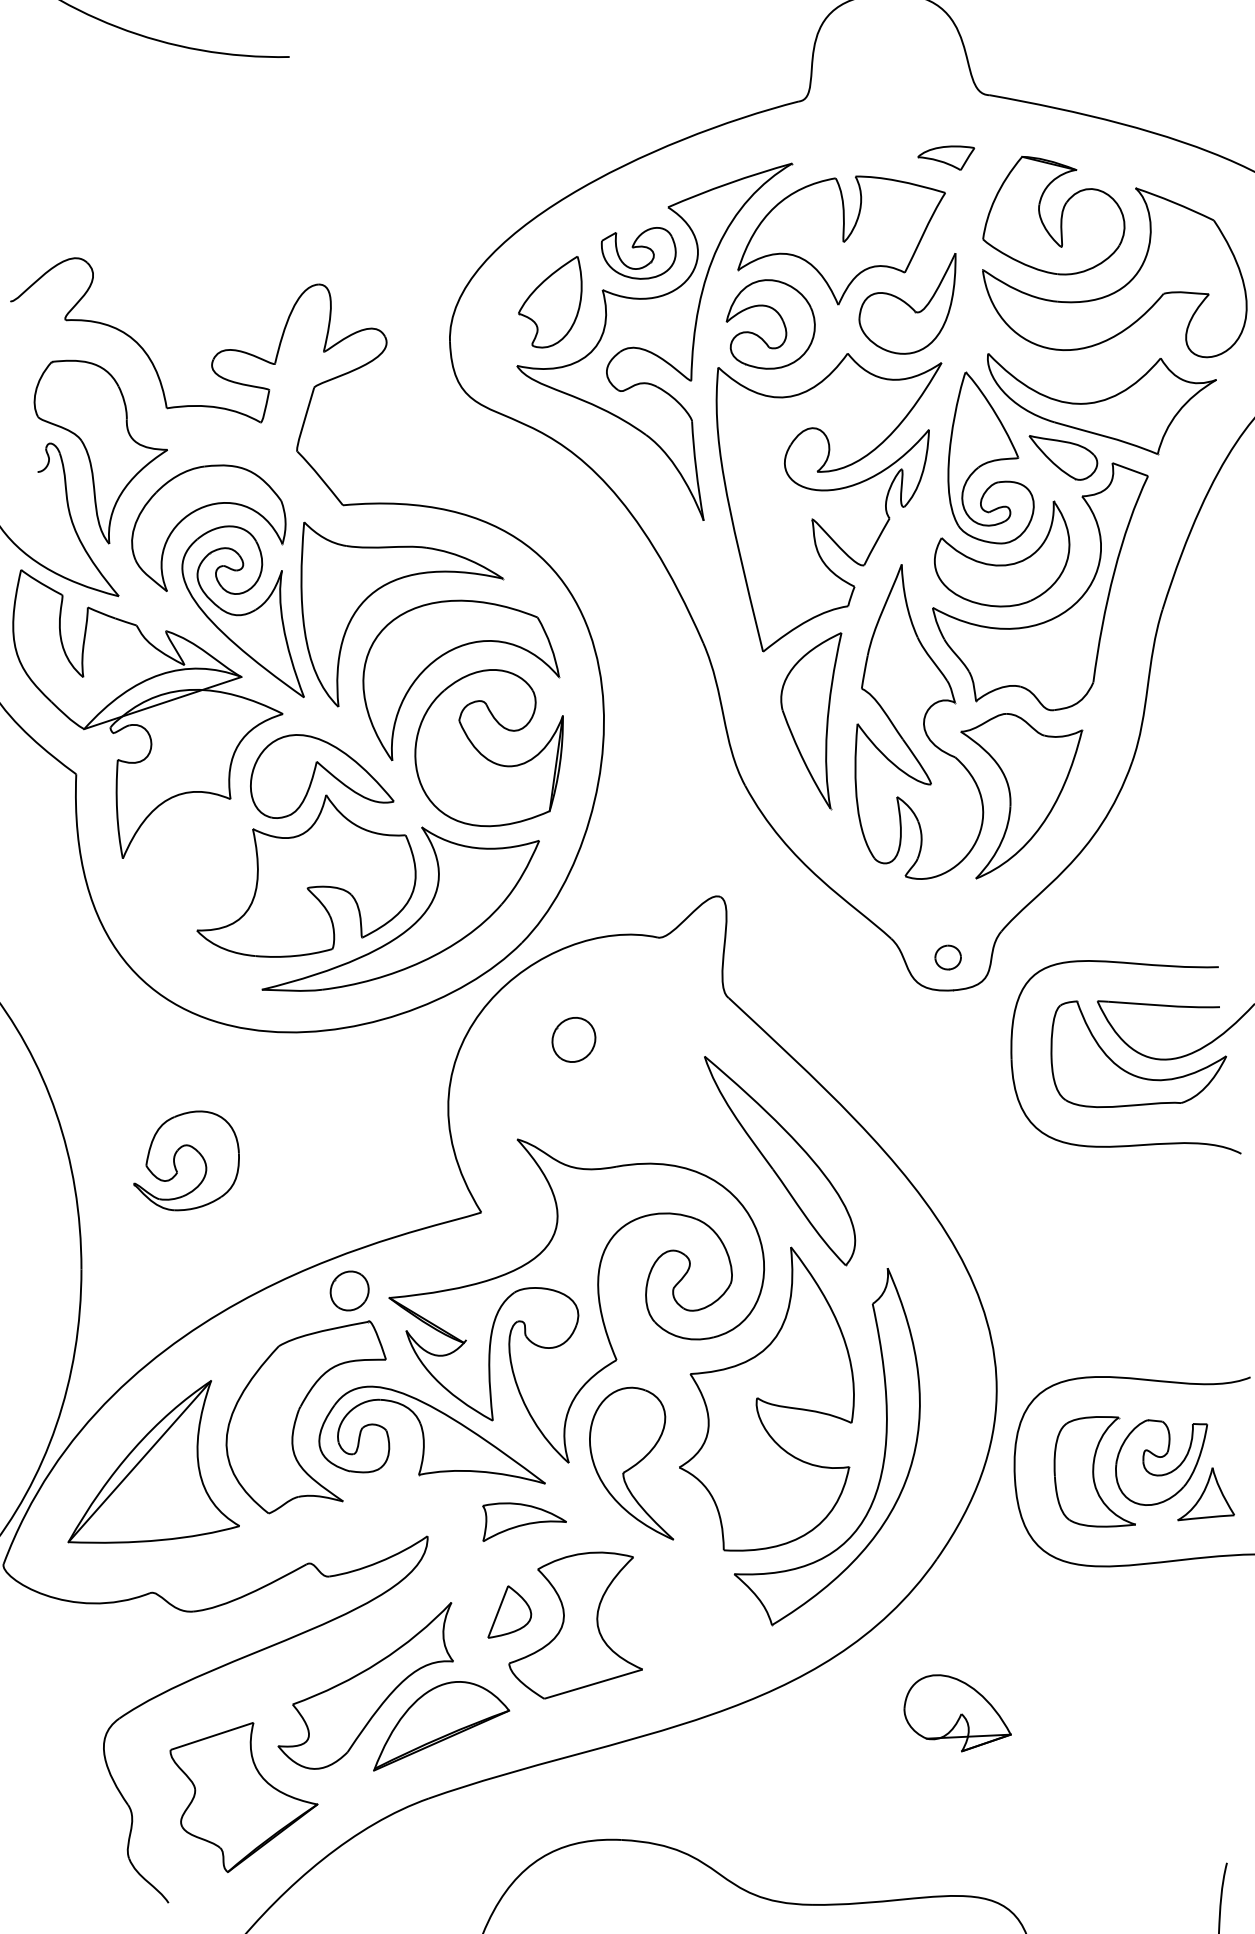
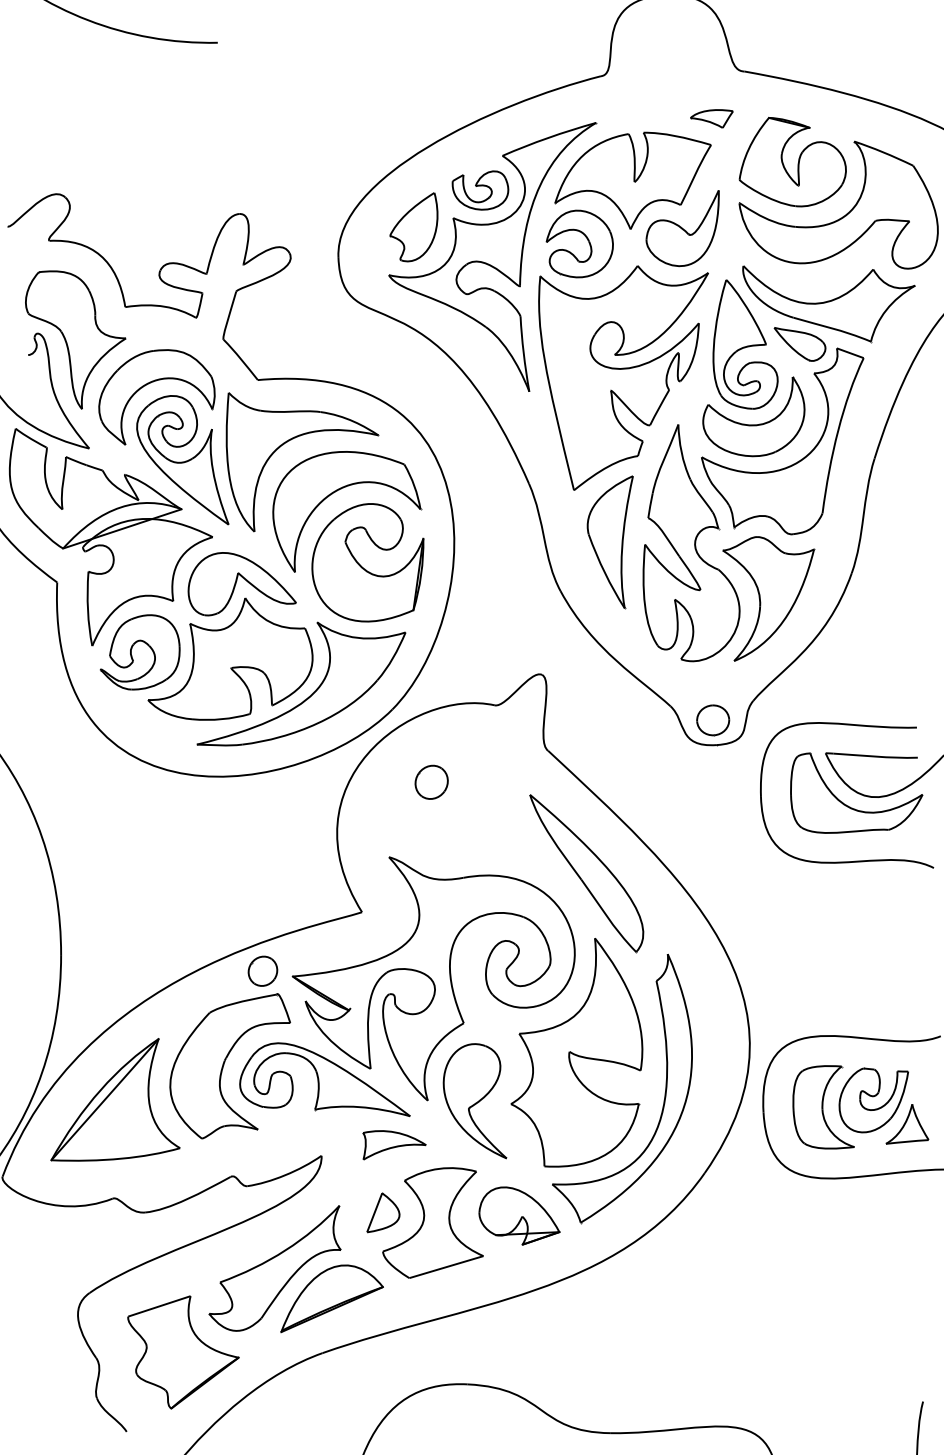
part: (948, 957) -> (713, 720), size x1.67
part: (176, 1165) -> (132, 655), moved
part: (957, 1712) -> (519, 1215), moved

